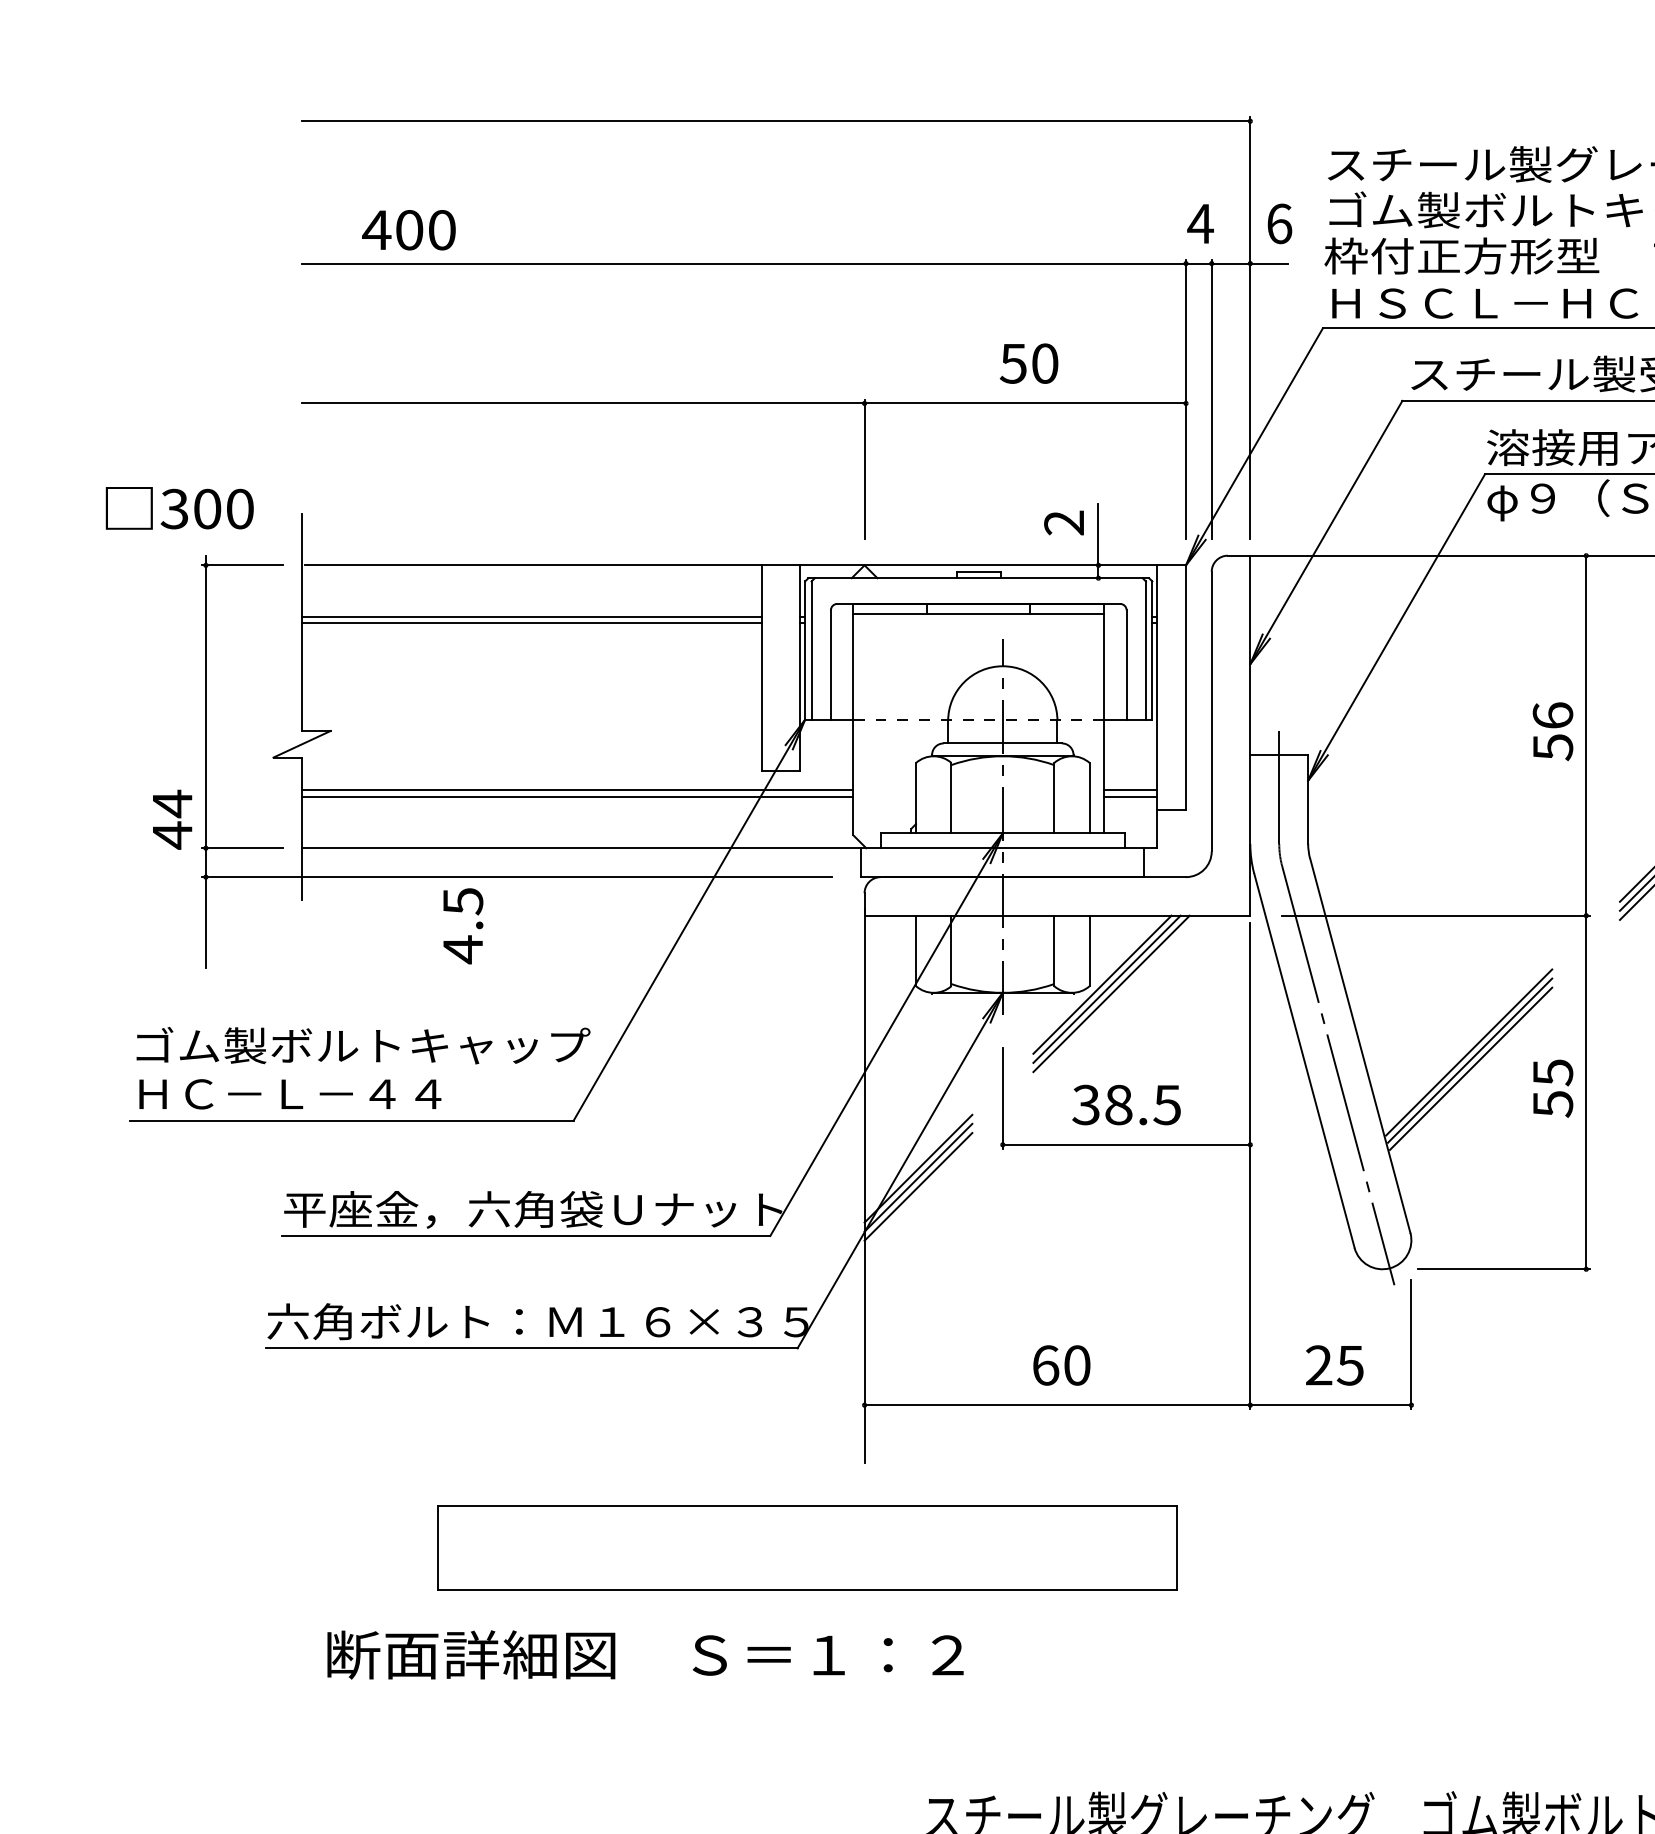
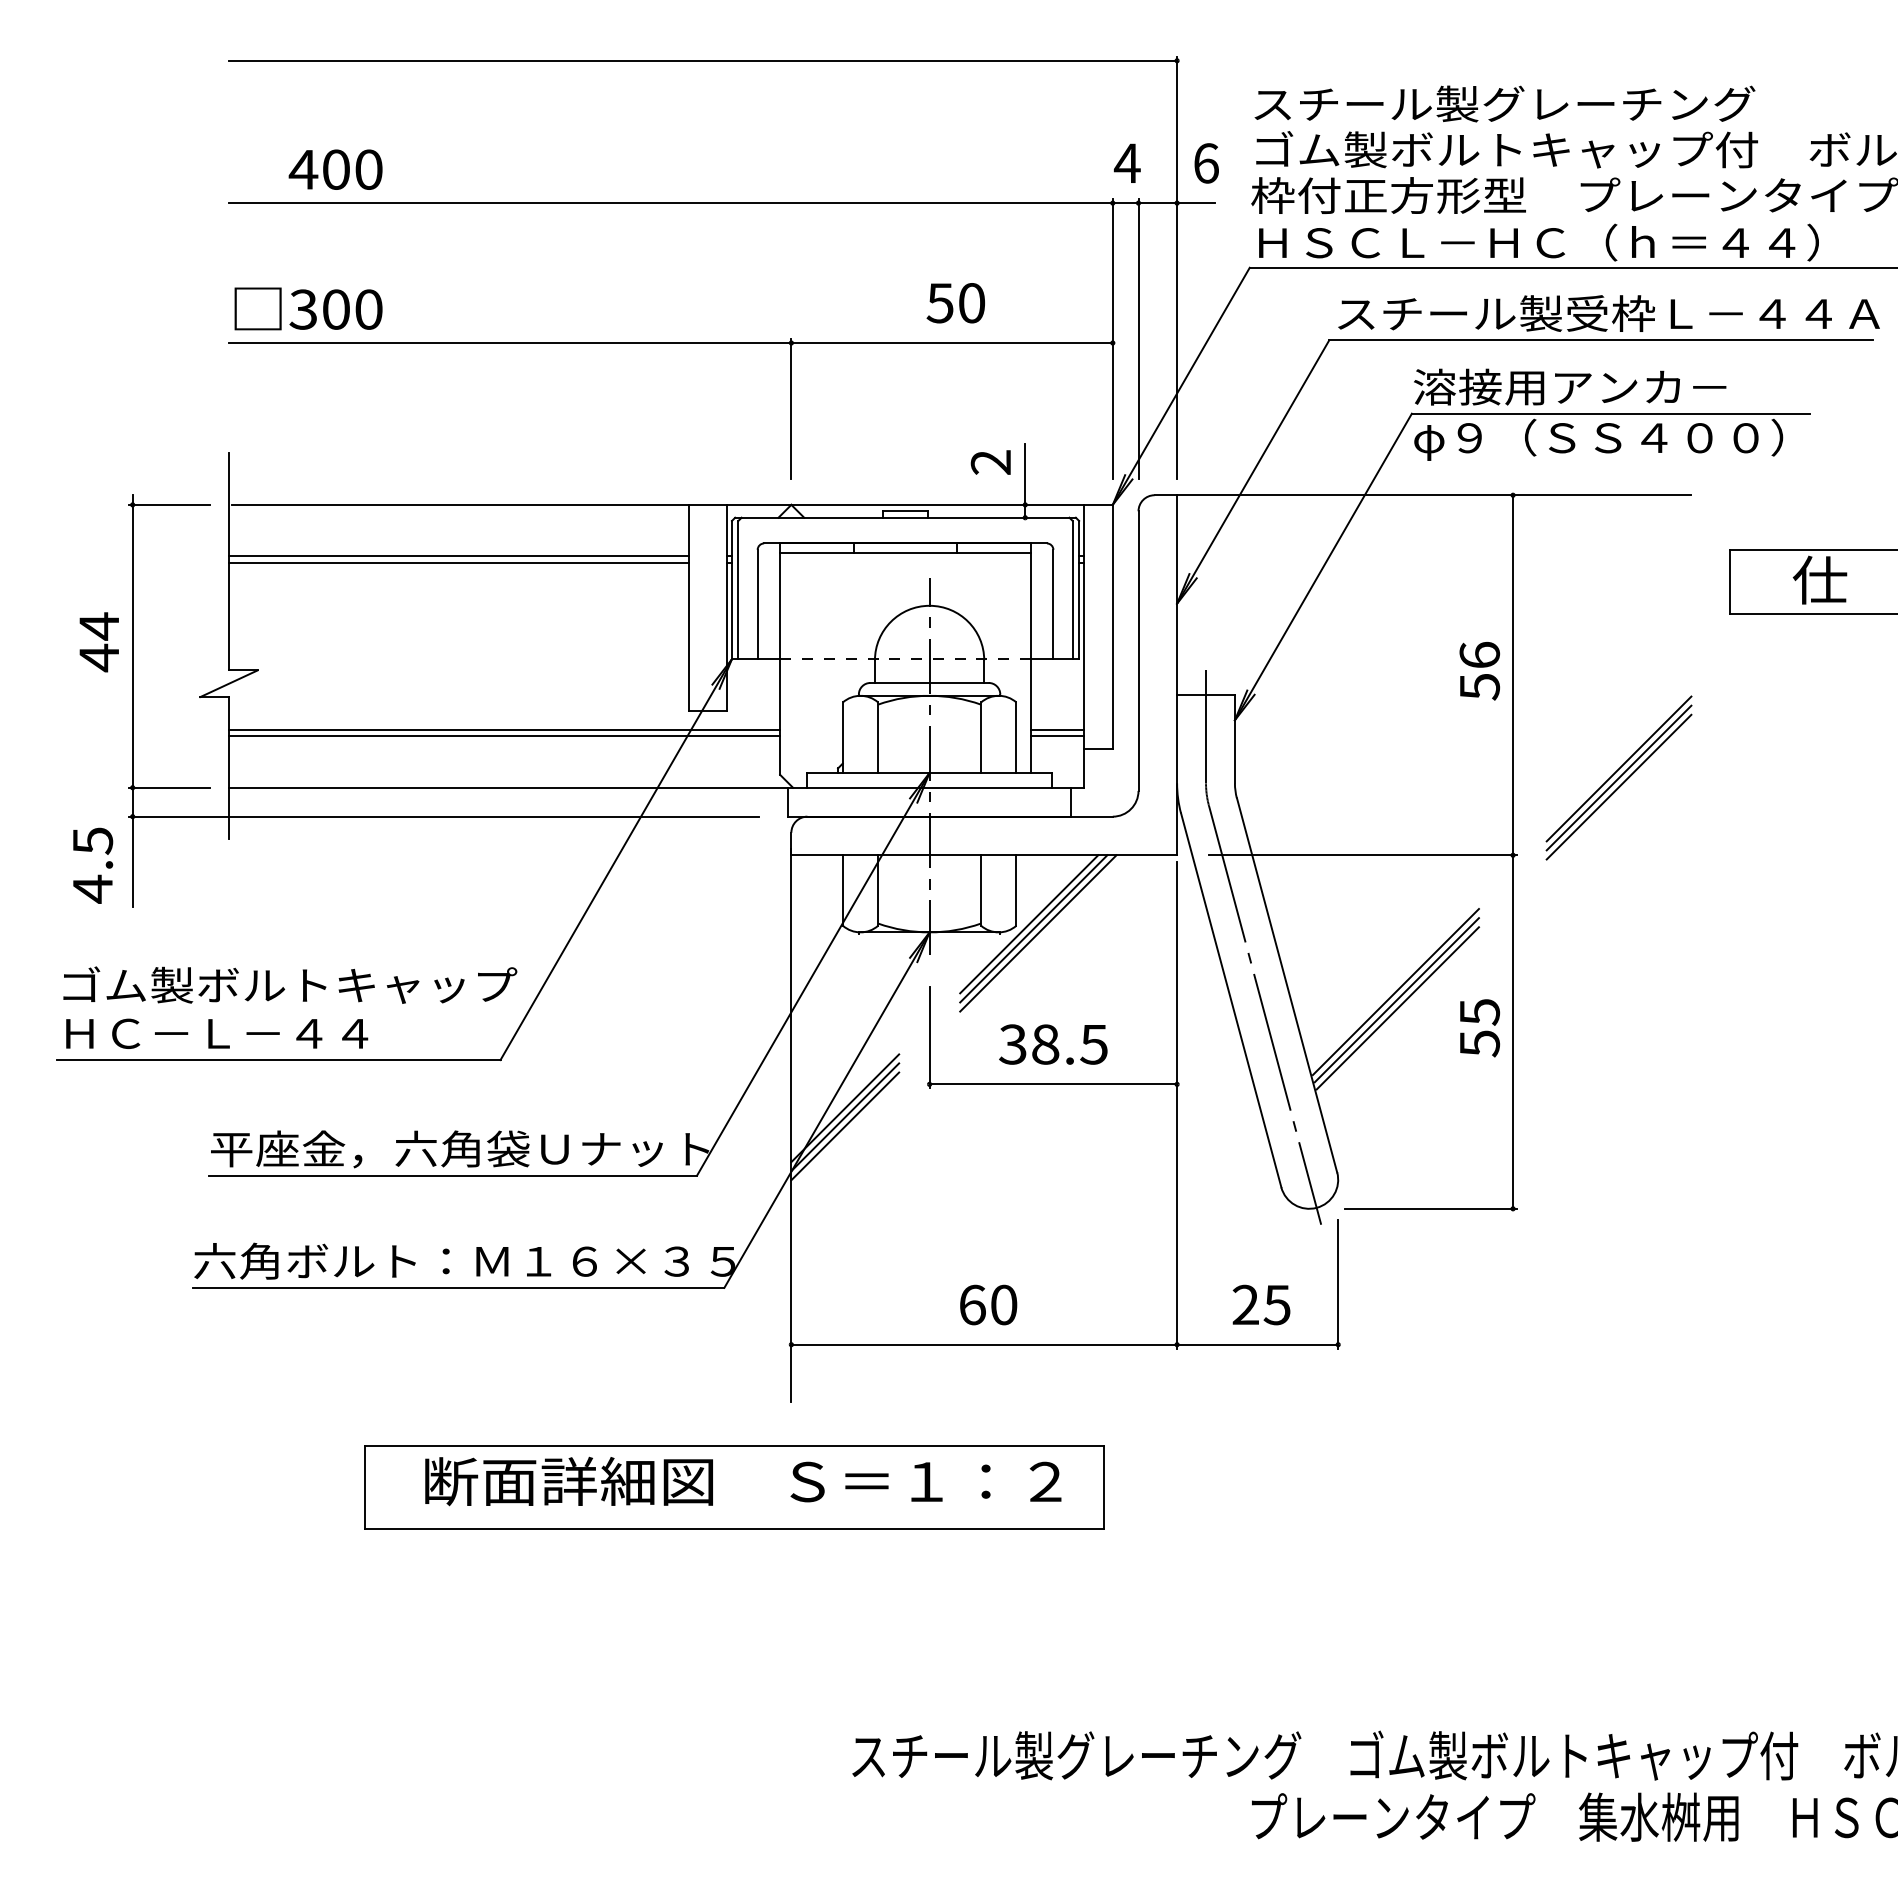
text: (179, 507) -> (308, 308), moved
text: (171, 819) -> (98, 642), moved
text: (463, 925) -> (93, 865), moved
text: (645, 1654) -> (743, 1481), moved

